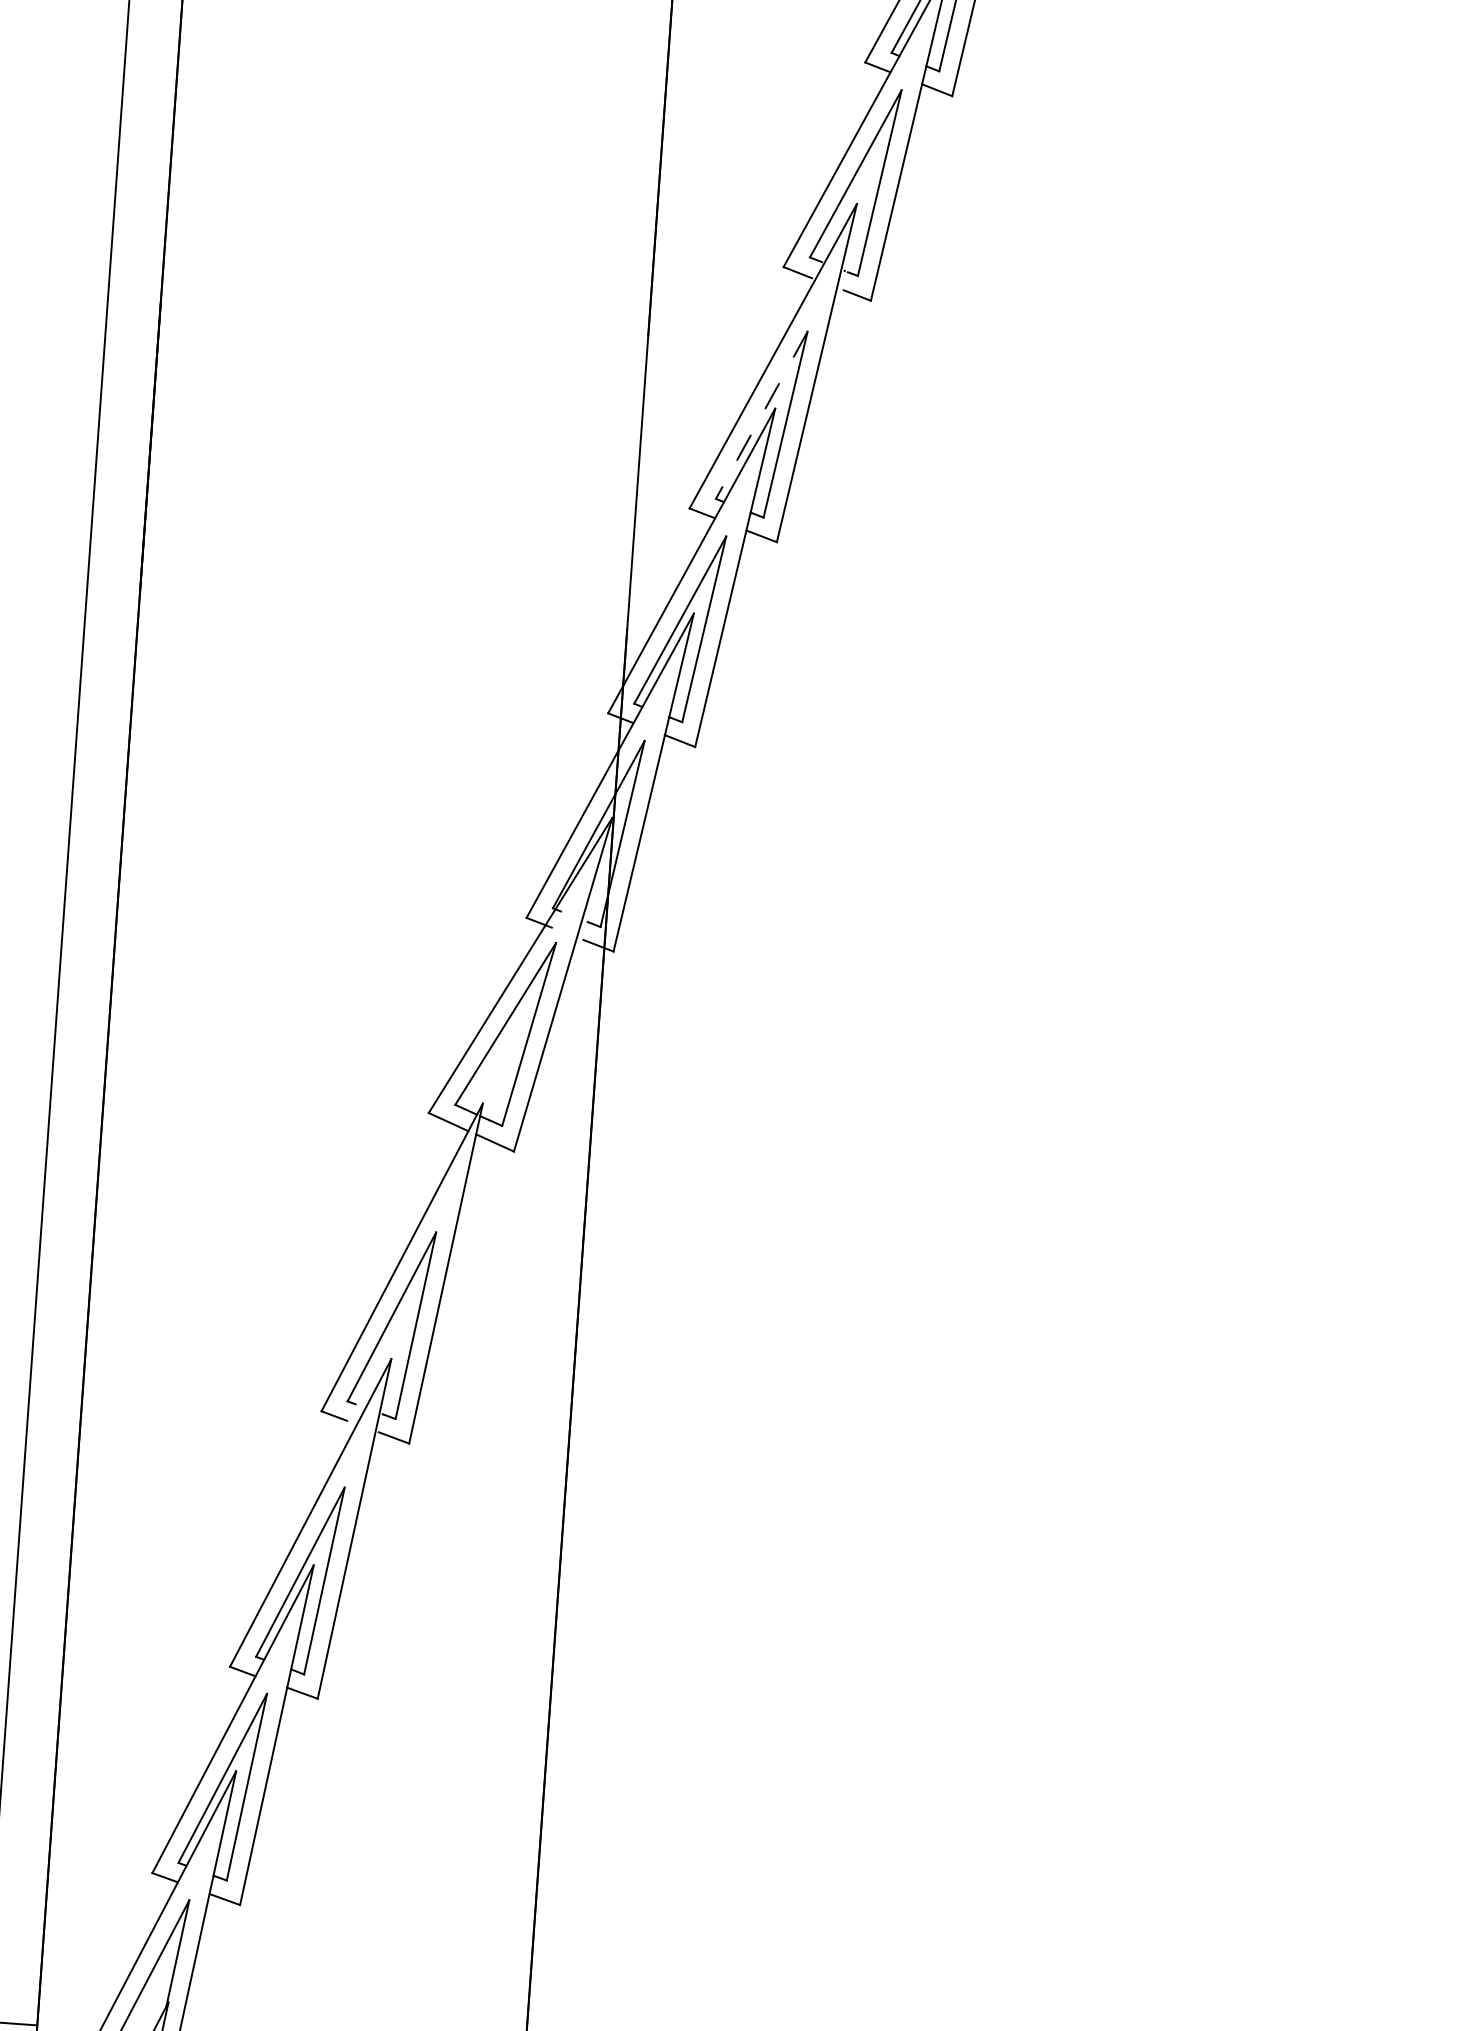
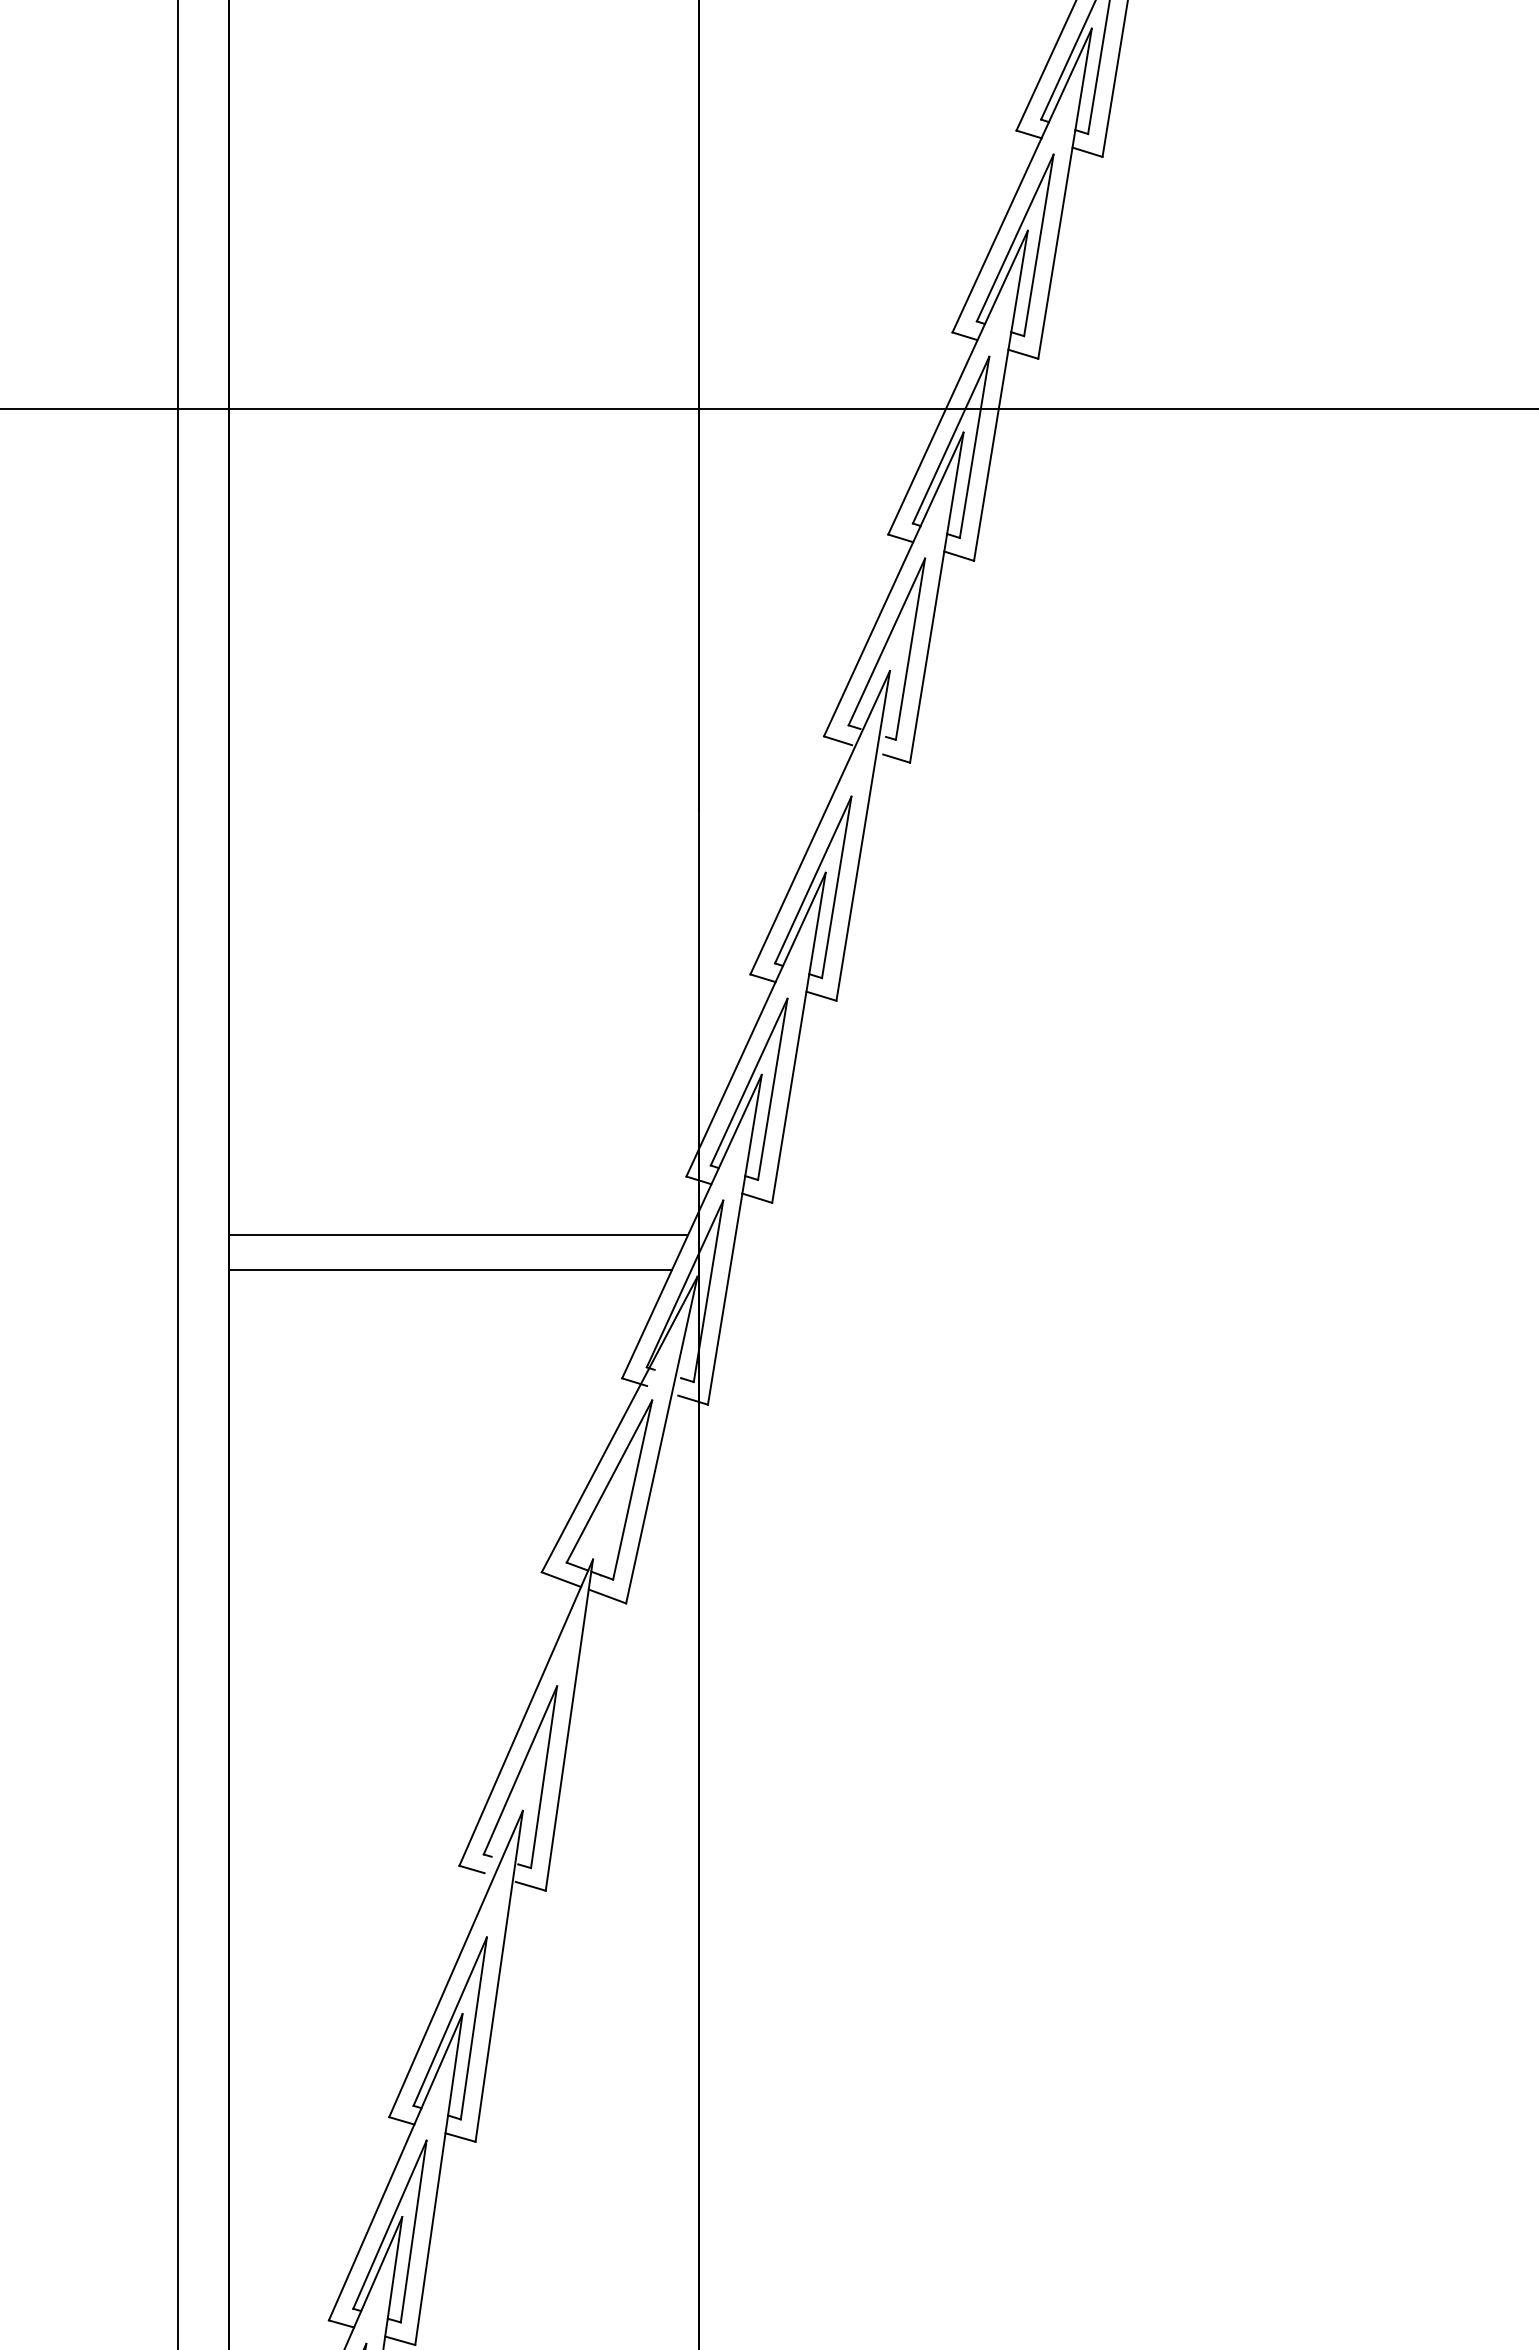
line: (762, 415) -> (813, 880), dashed -> solid
line: (367, 756) -> (458, 1234), added
line: (356, 792) -> (450, 1269), added

